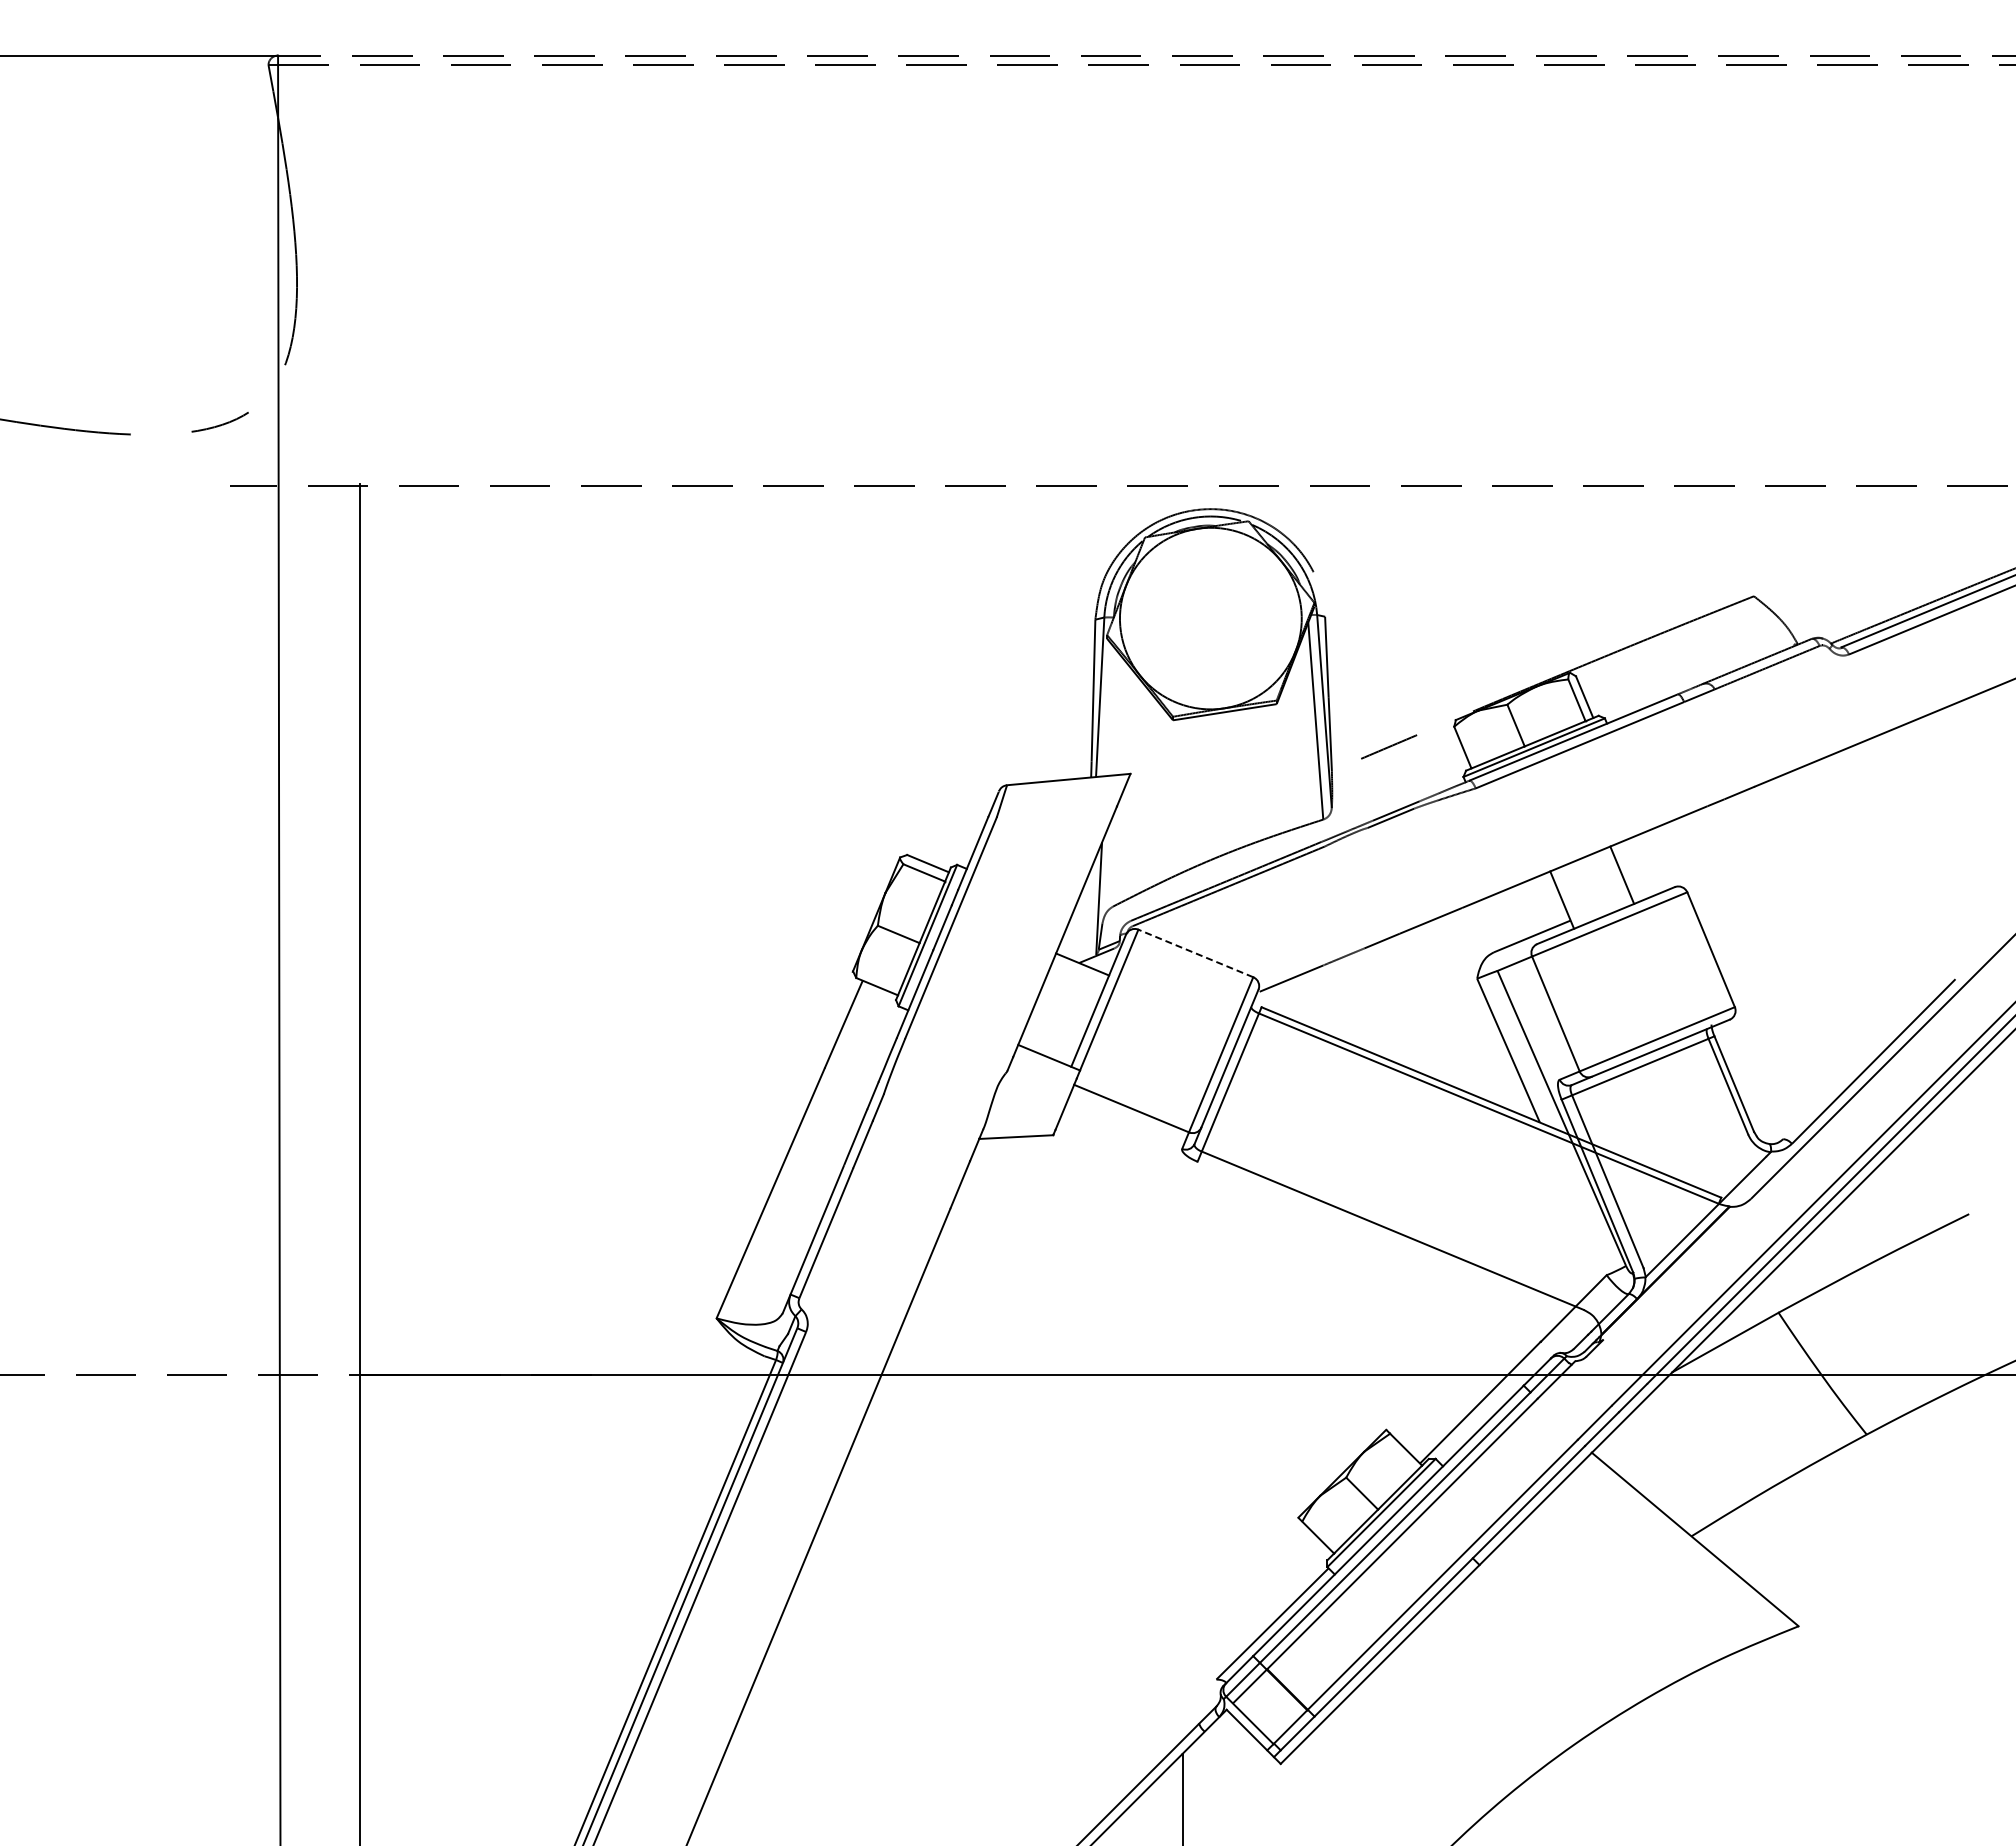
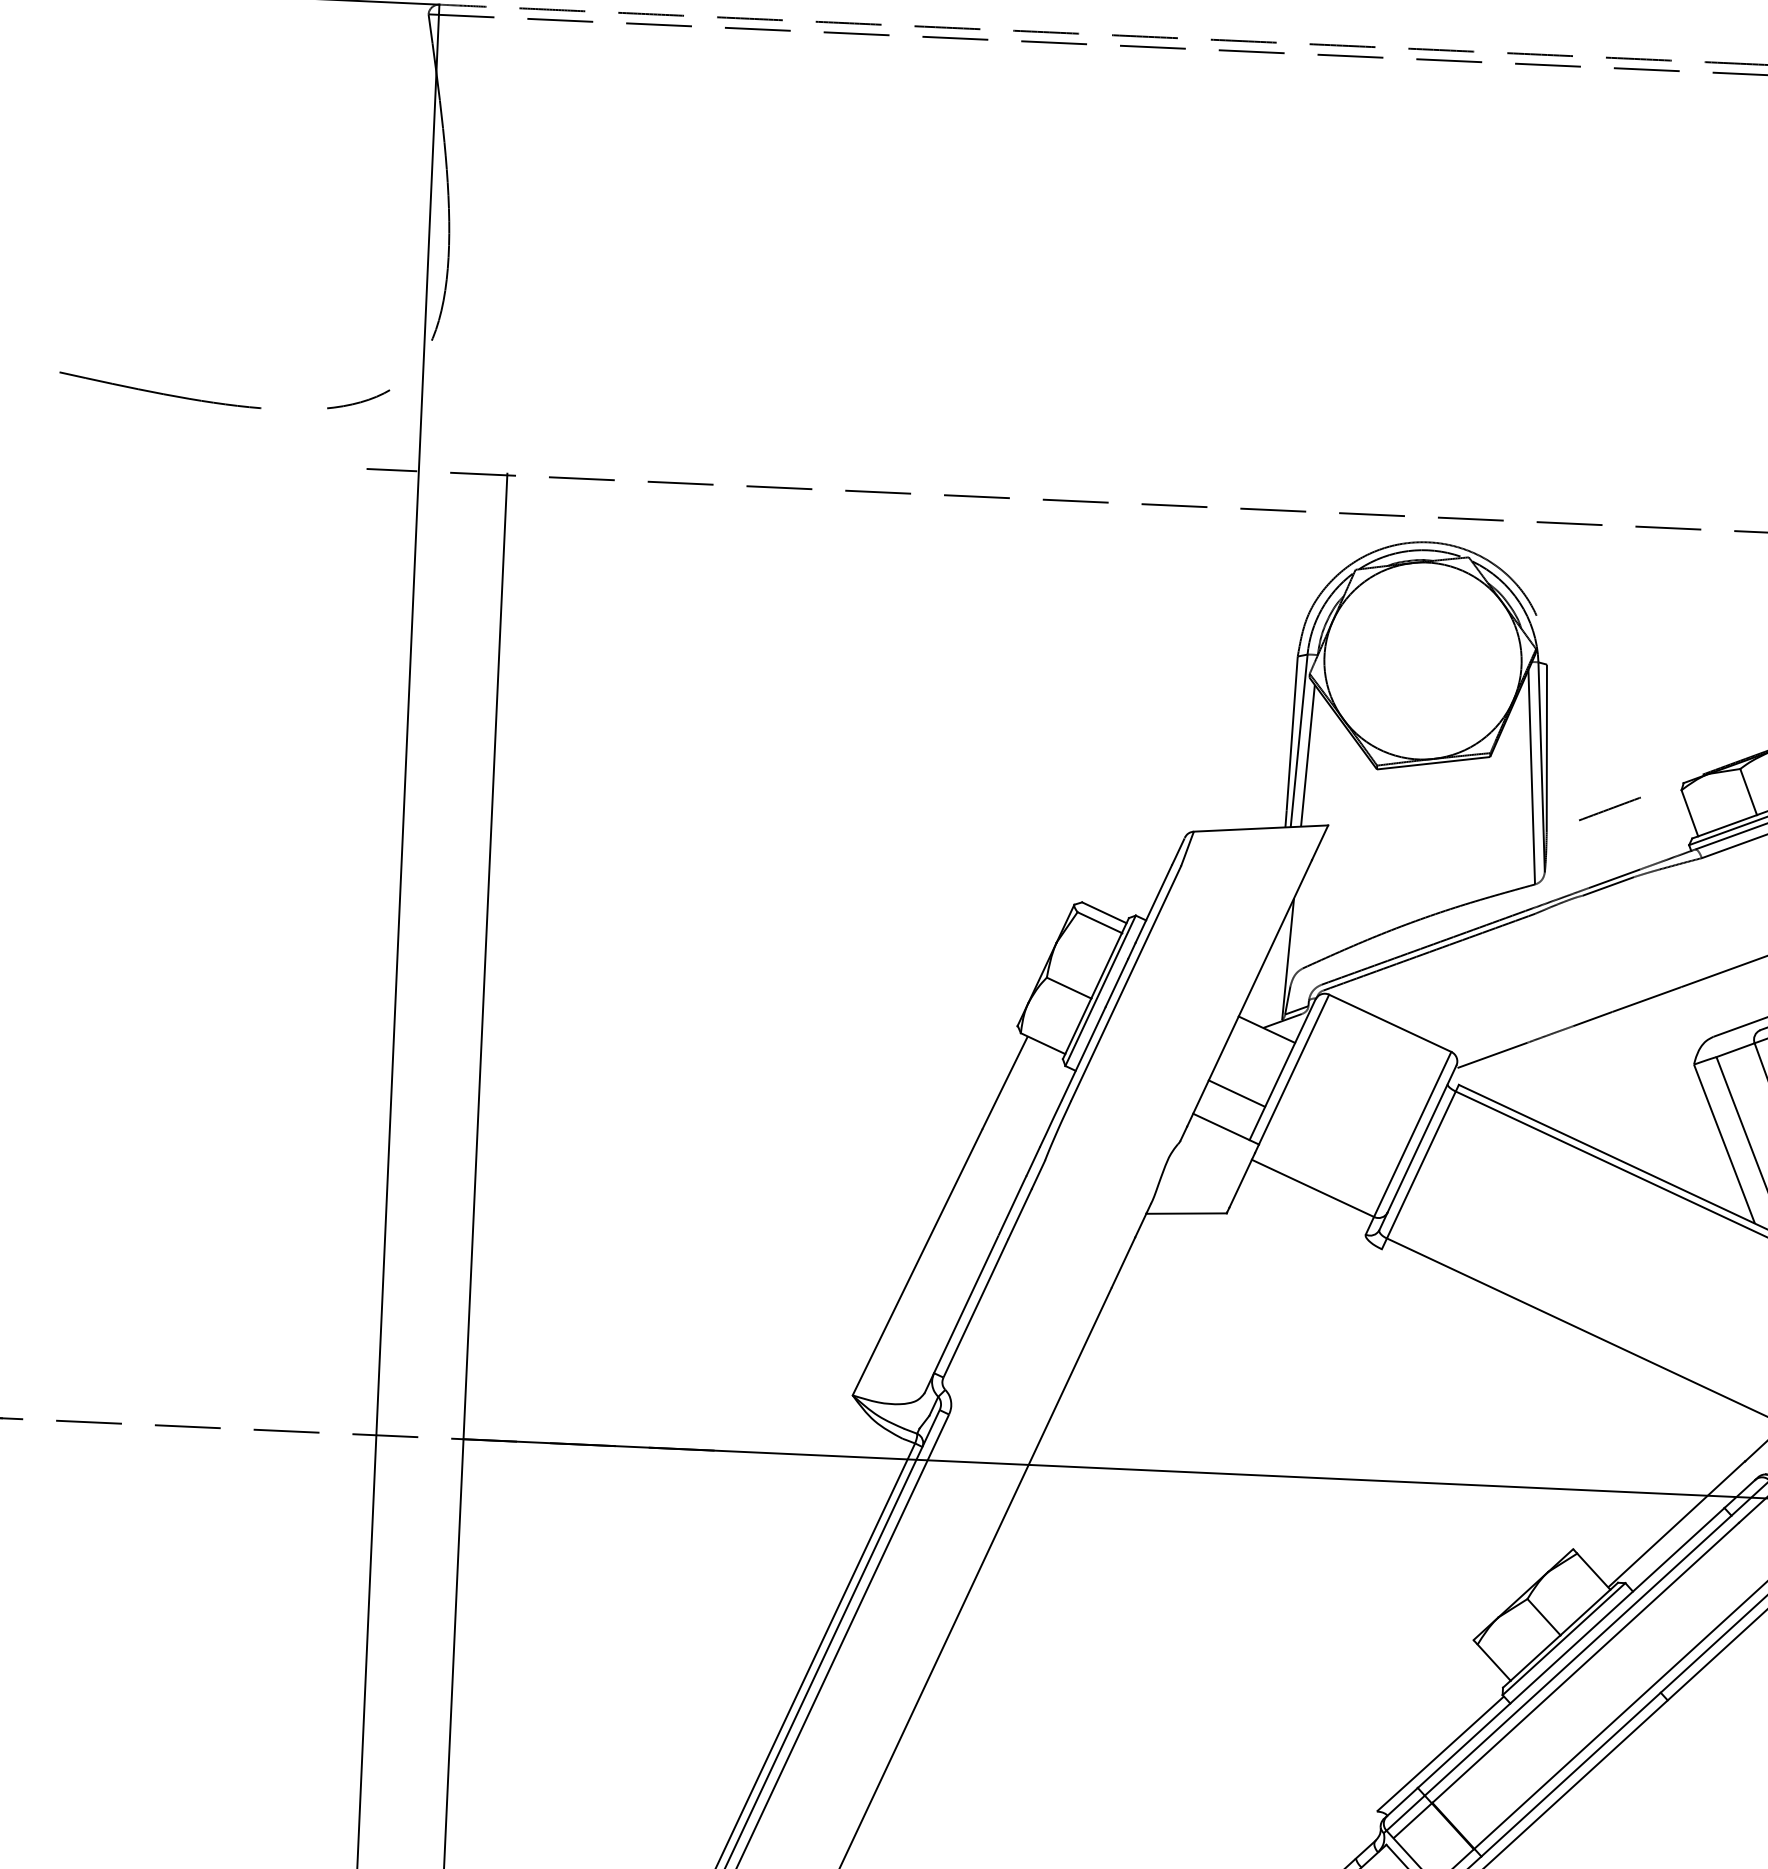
line: (1108, 710) -> (1307, 755), added
line: (1195, 953) -> (1389, 1023), dashed -> solid
line: (1057, 1024) -> (1236, 1093), added

